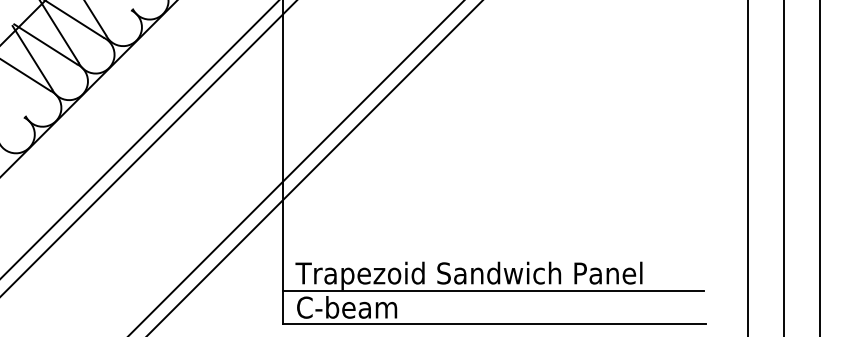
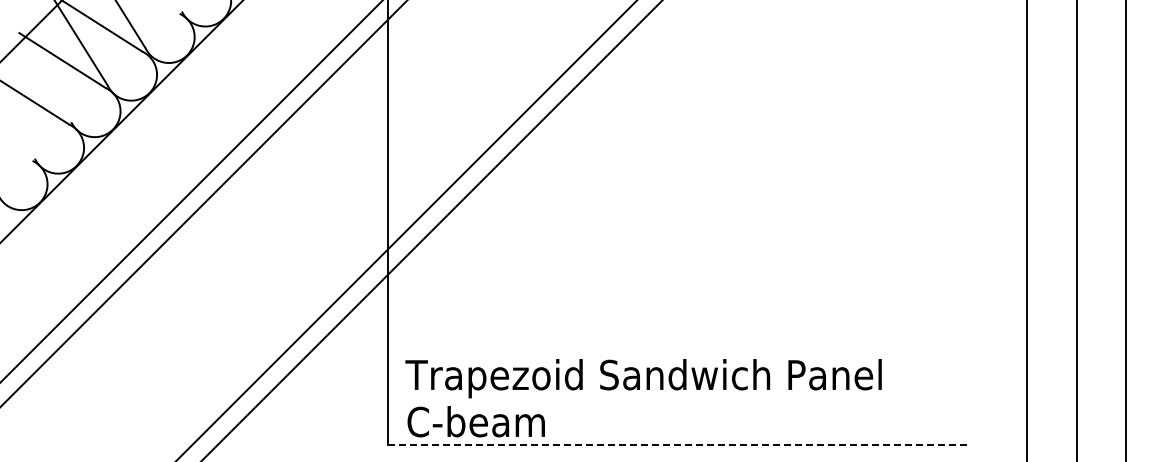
line: (32, 57) -> (44, 78), removed
line: (492, 290) -> (676, 398), removed
line: (494, 324) -> (678, 444), solid -> dashed

